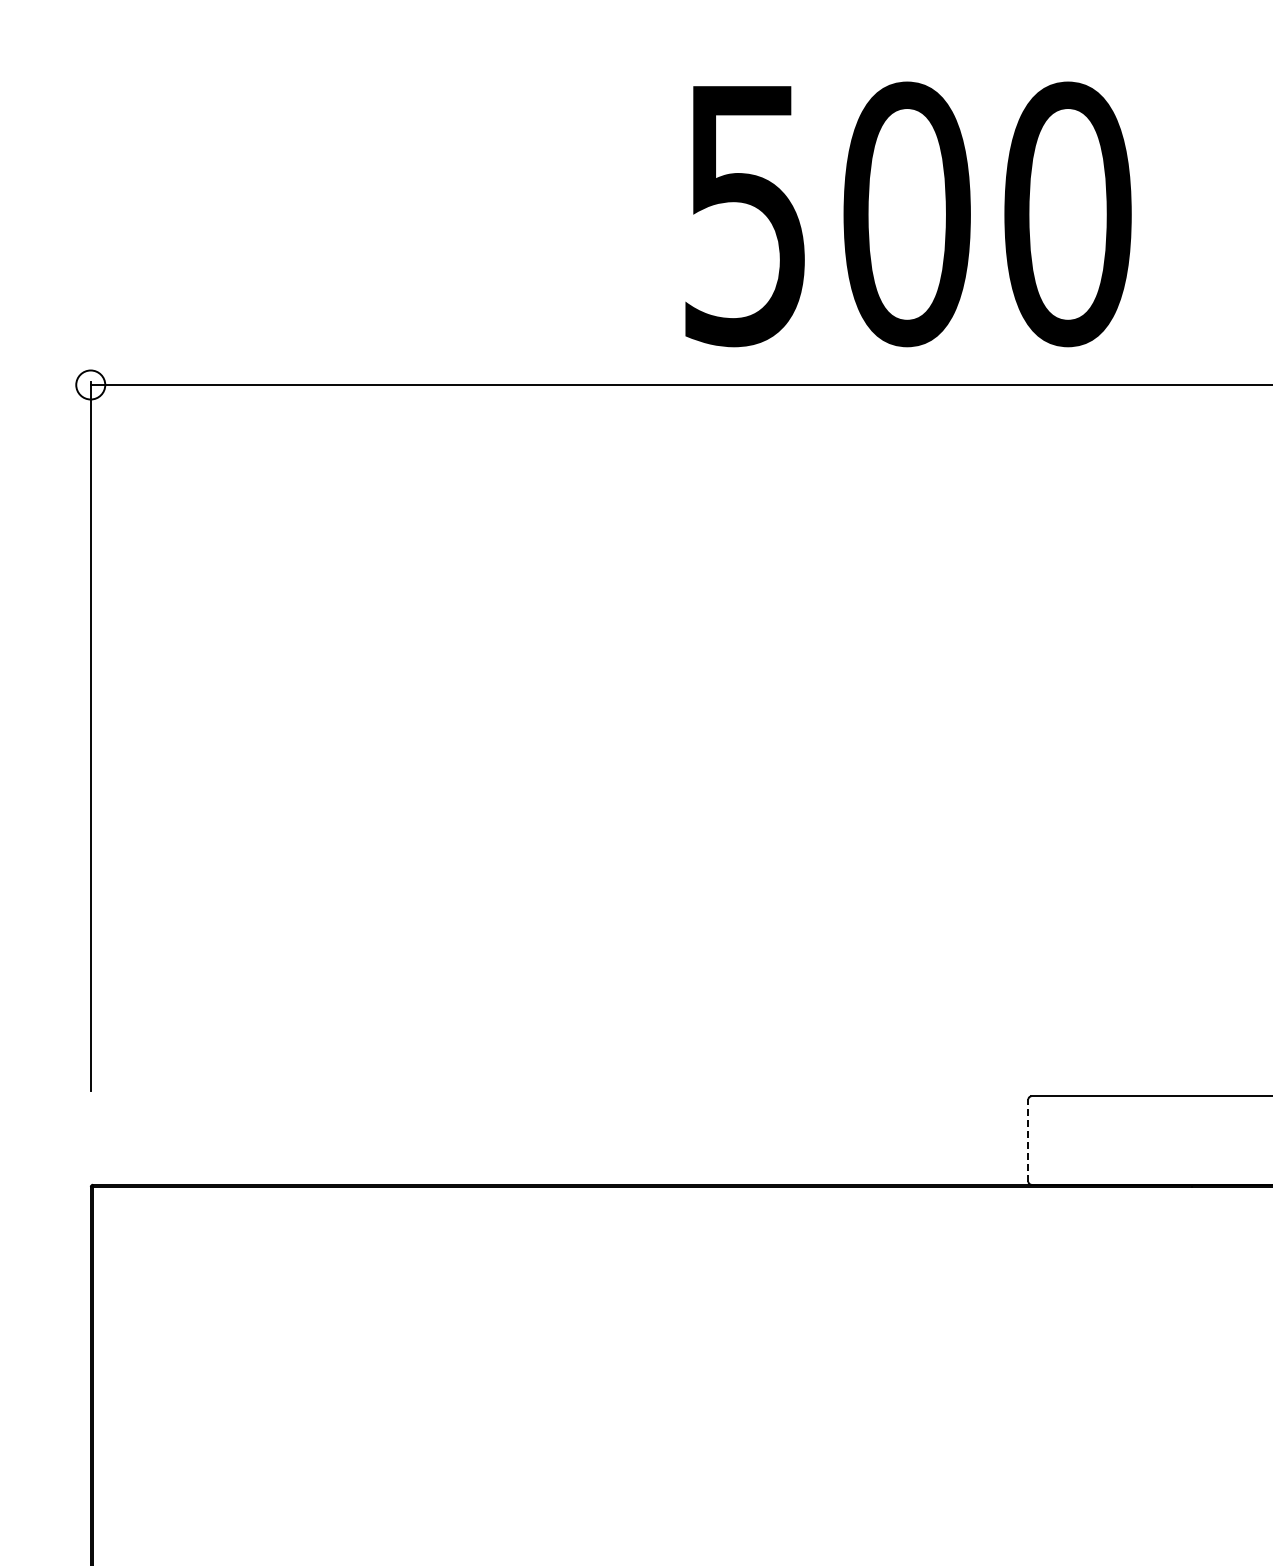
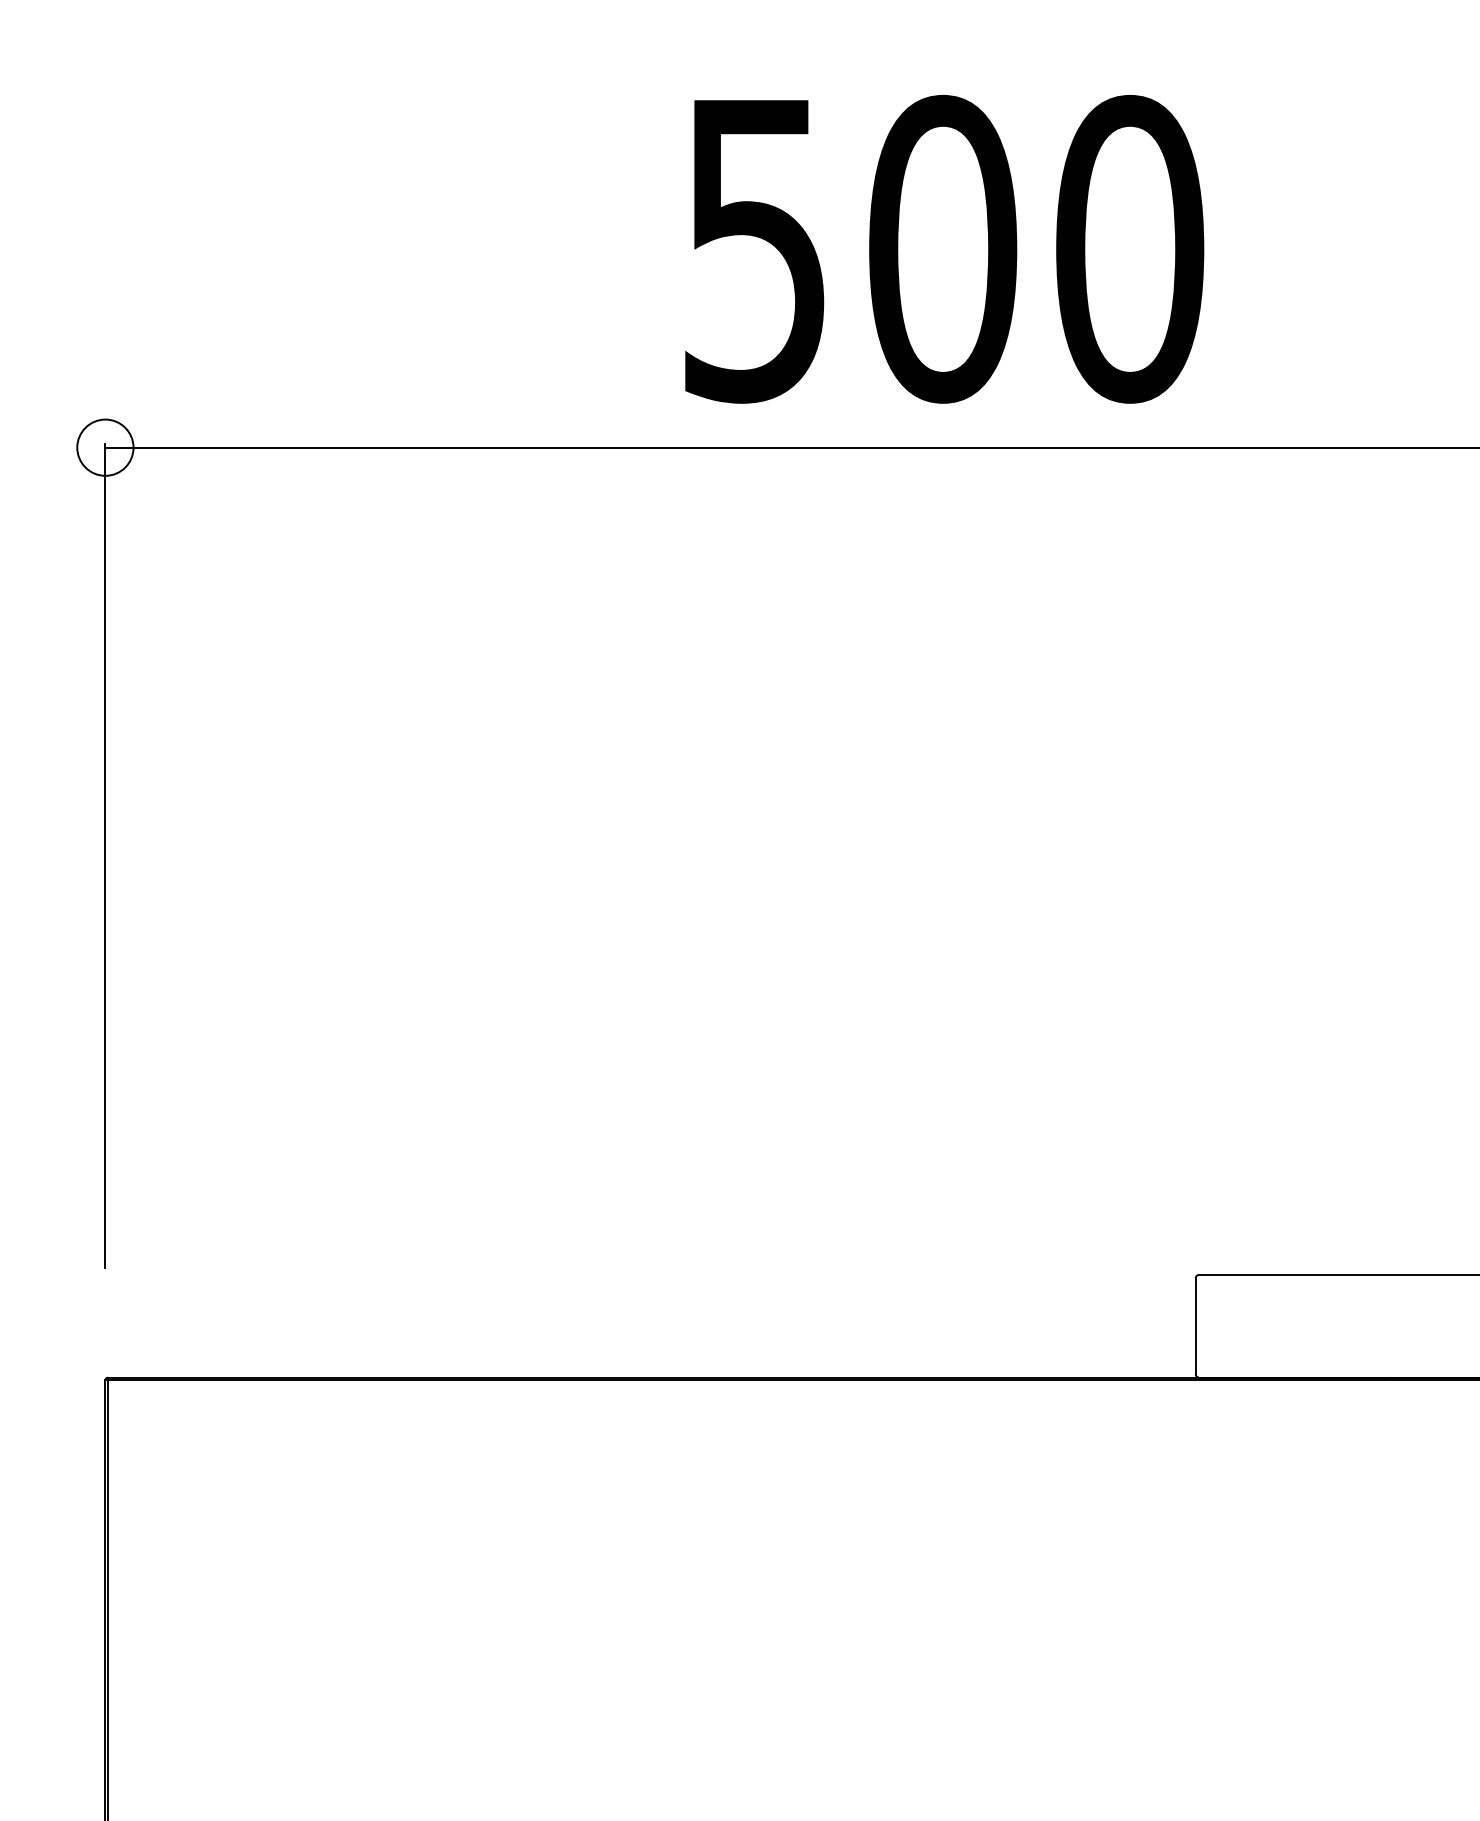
text: (908, 214) -> (944, 249), moved
circle: (90, 384) -> (105, 447), size x1.67
line: (1028, 1140) -> (1195, 1326), dashed -> solid

